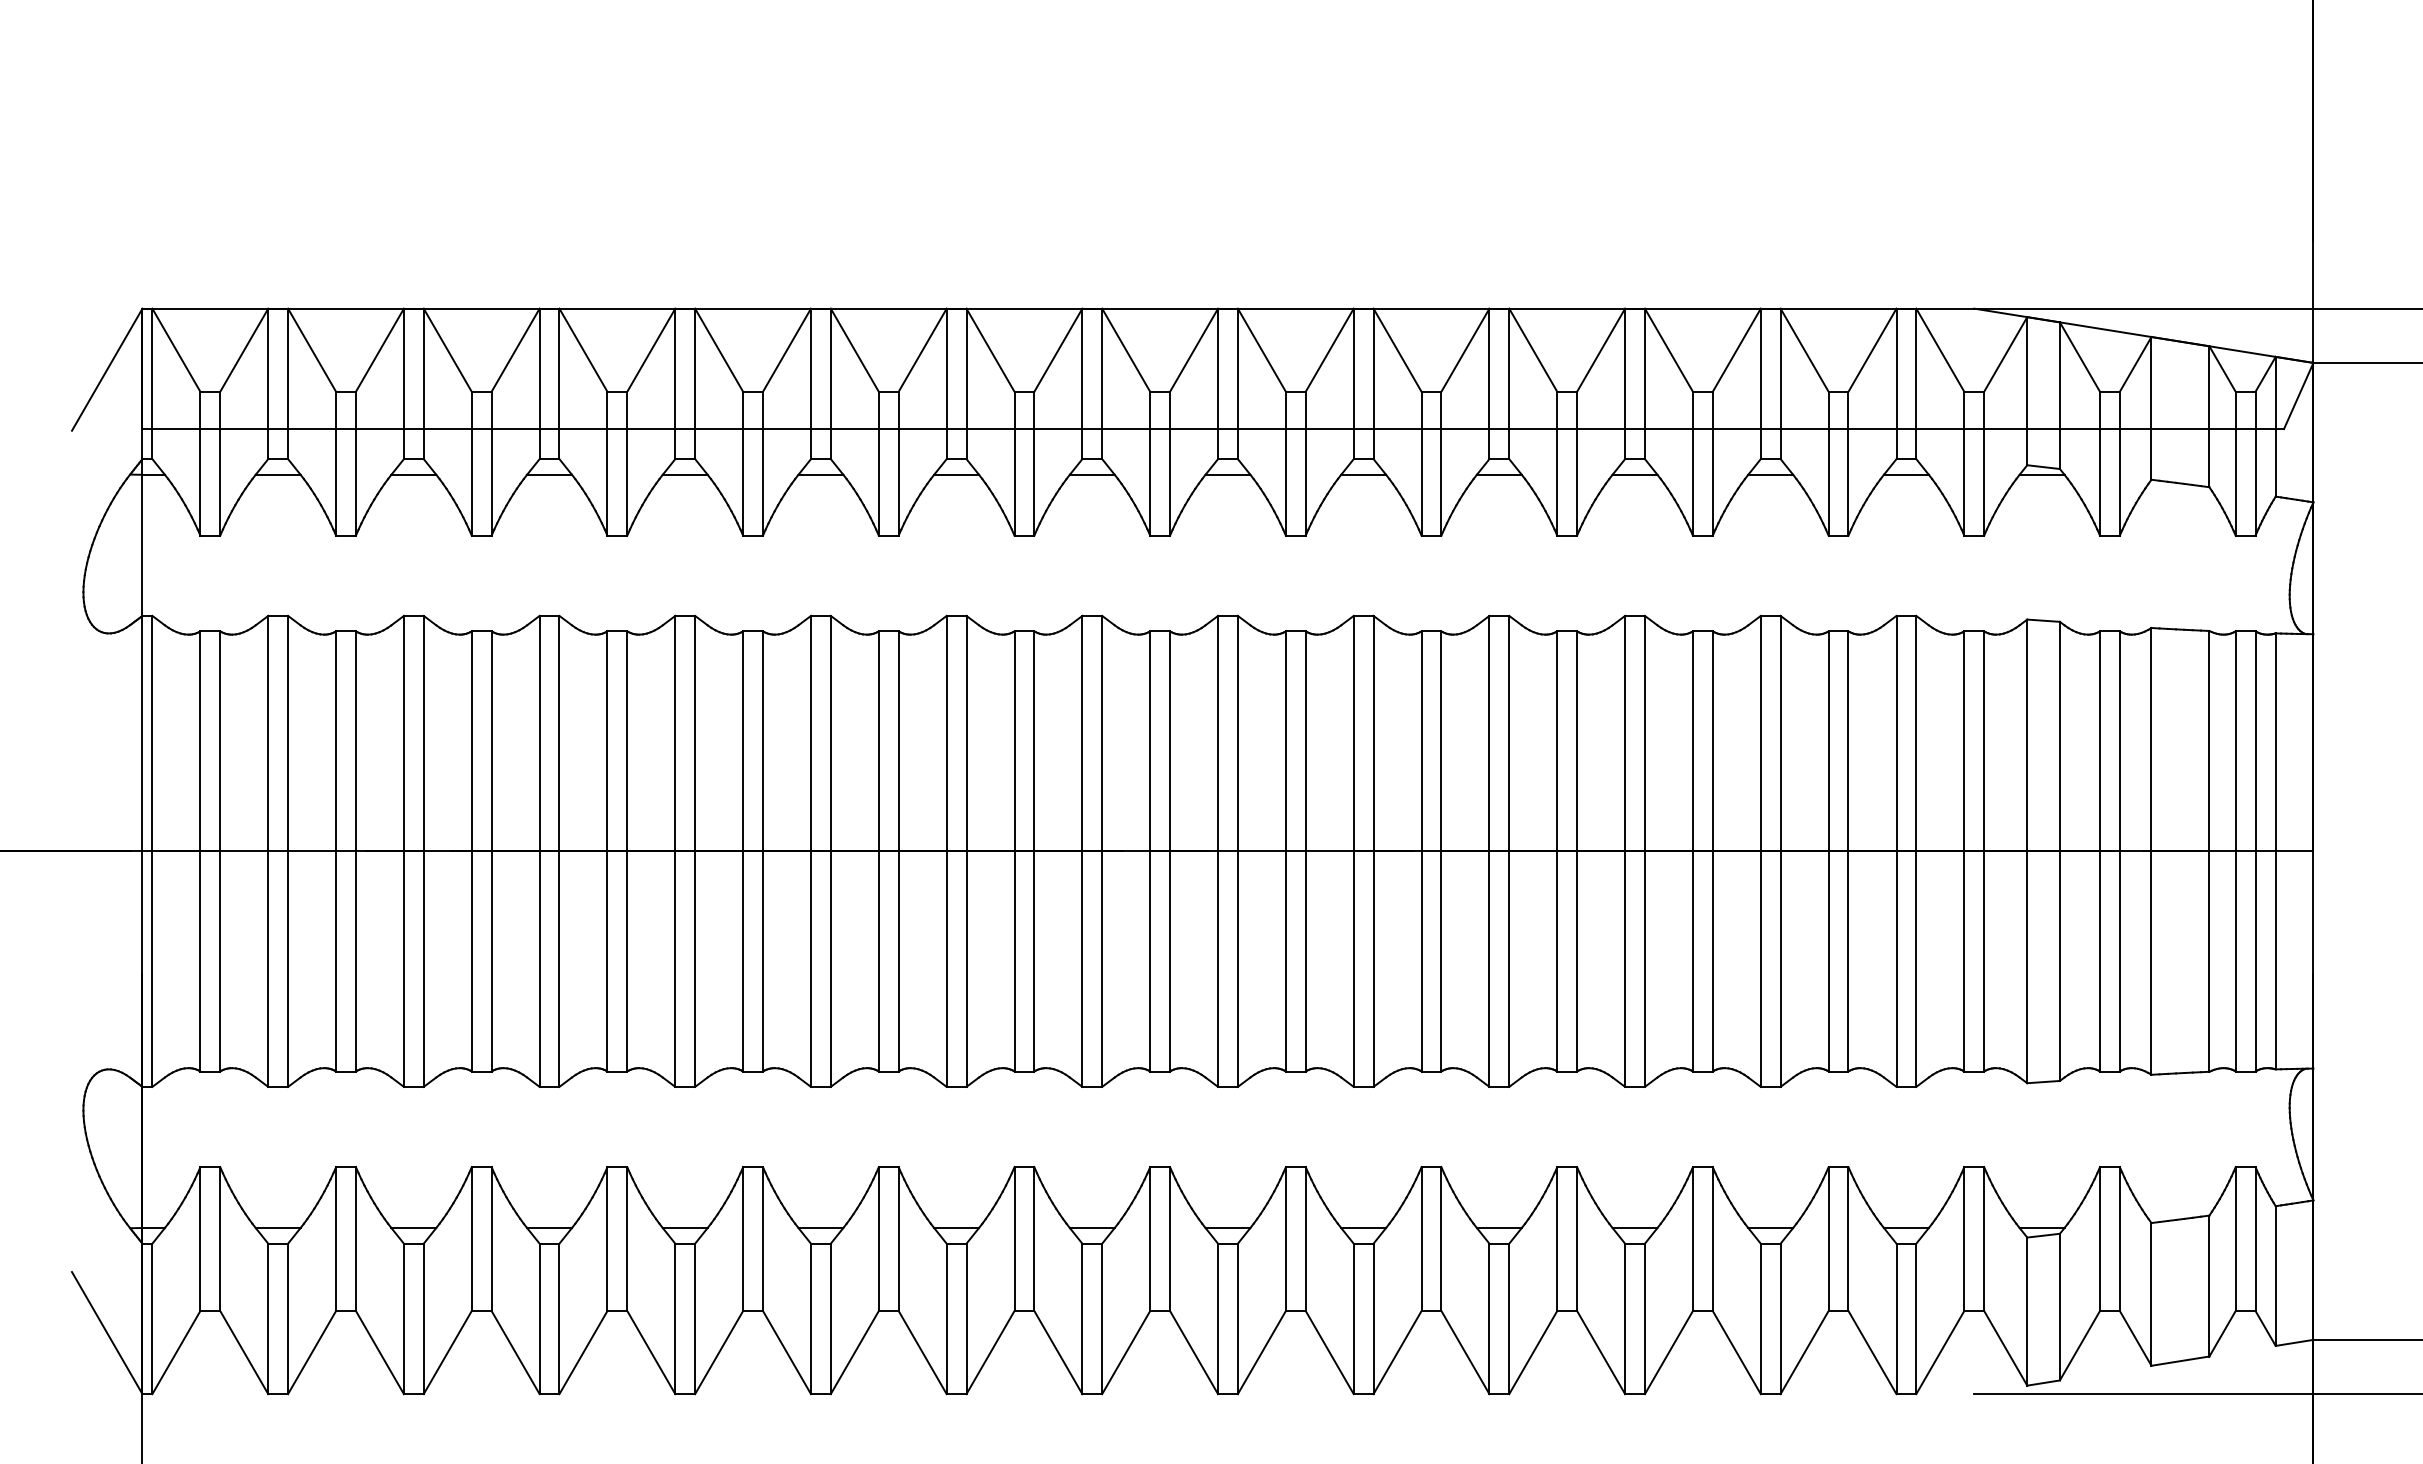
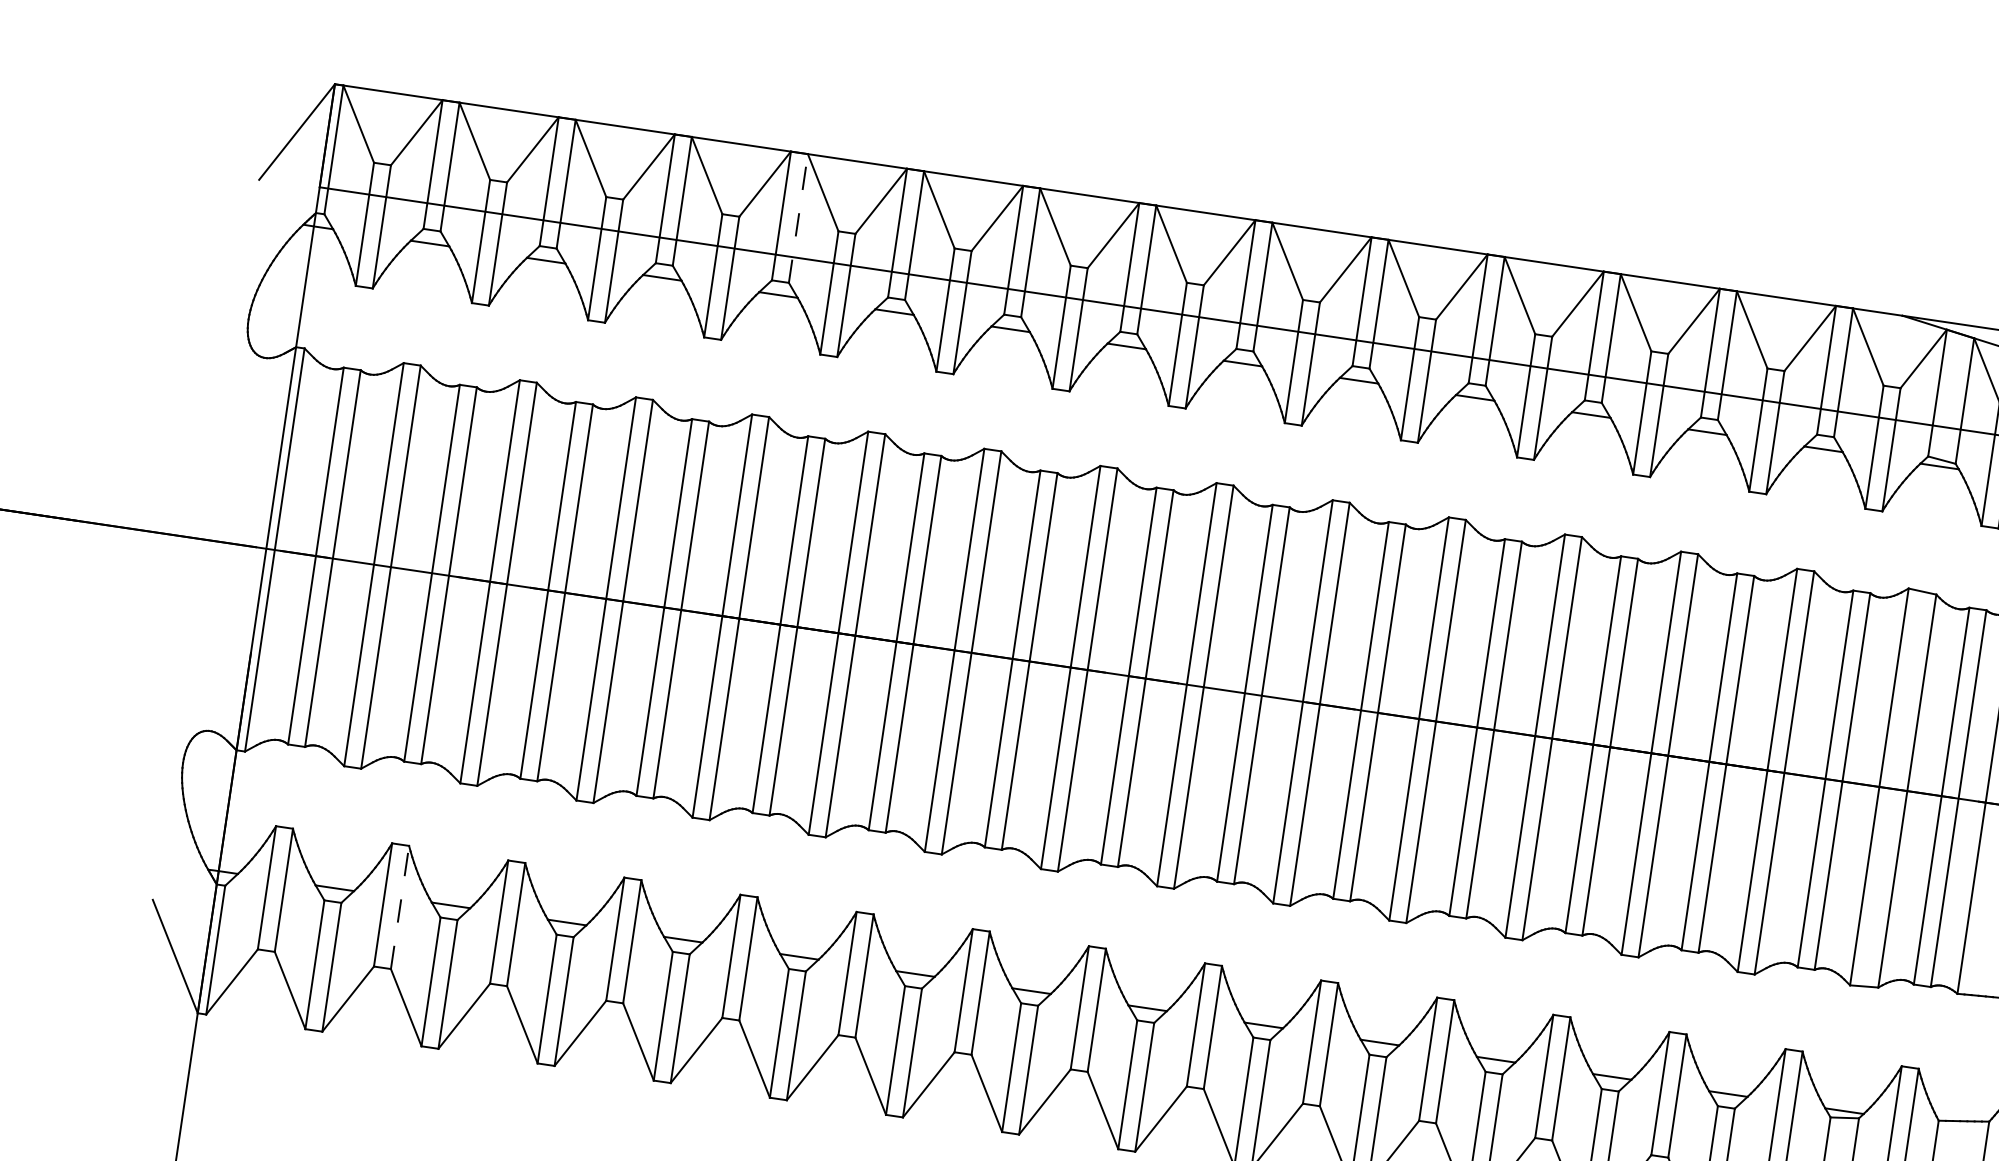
line: (695, 383) -> (798, 218), solid -> dashed
line: (355, 1239) -> (399, 907), solid -> dashed

